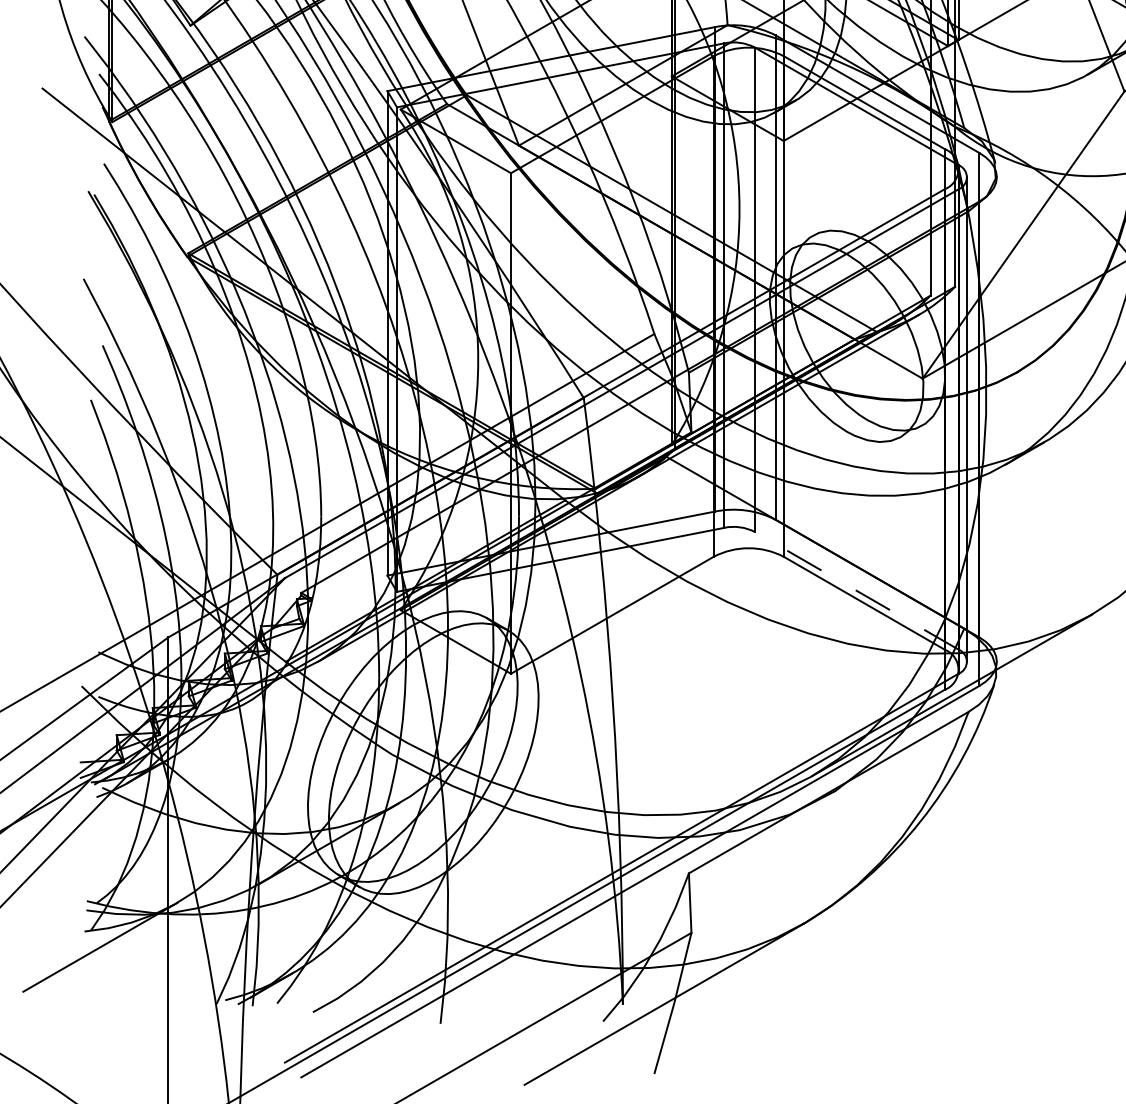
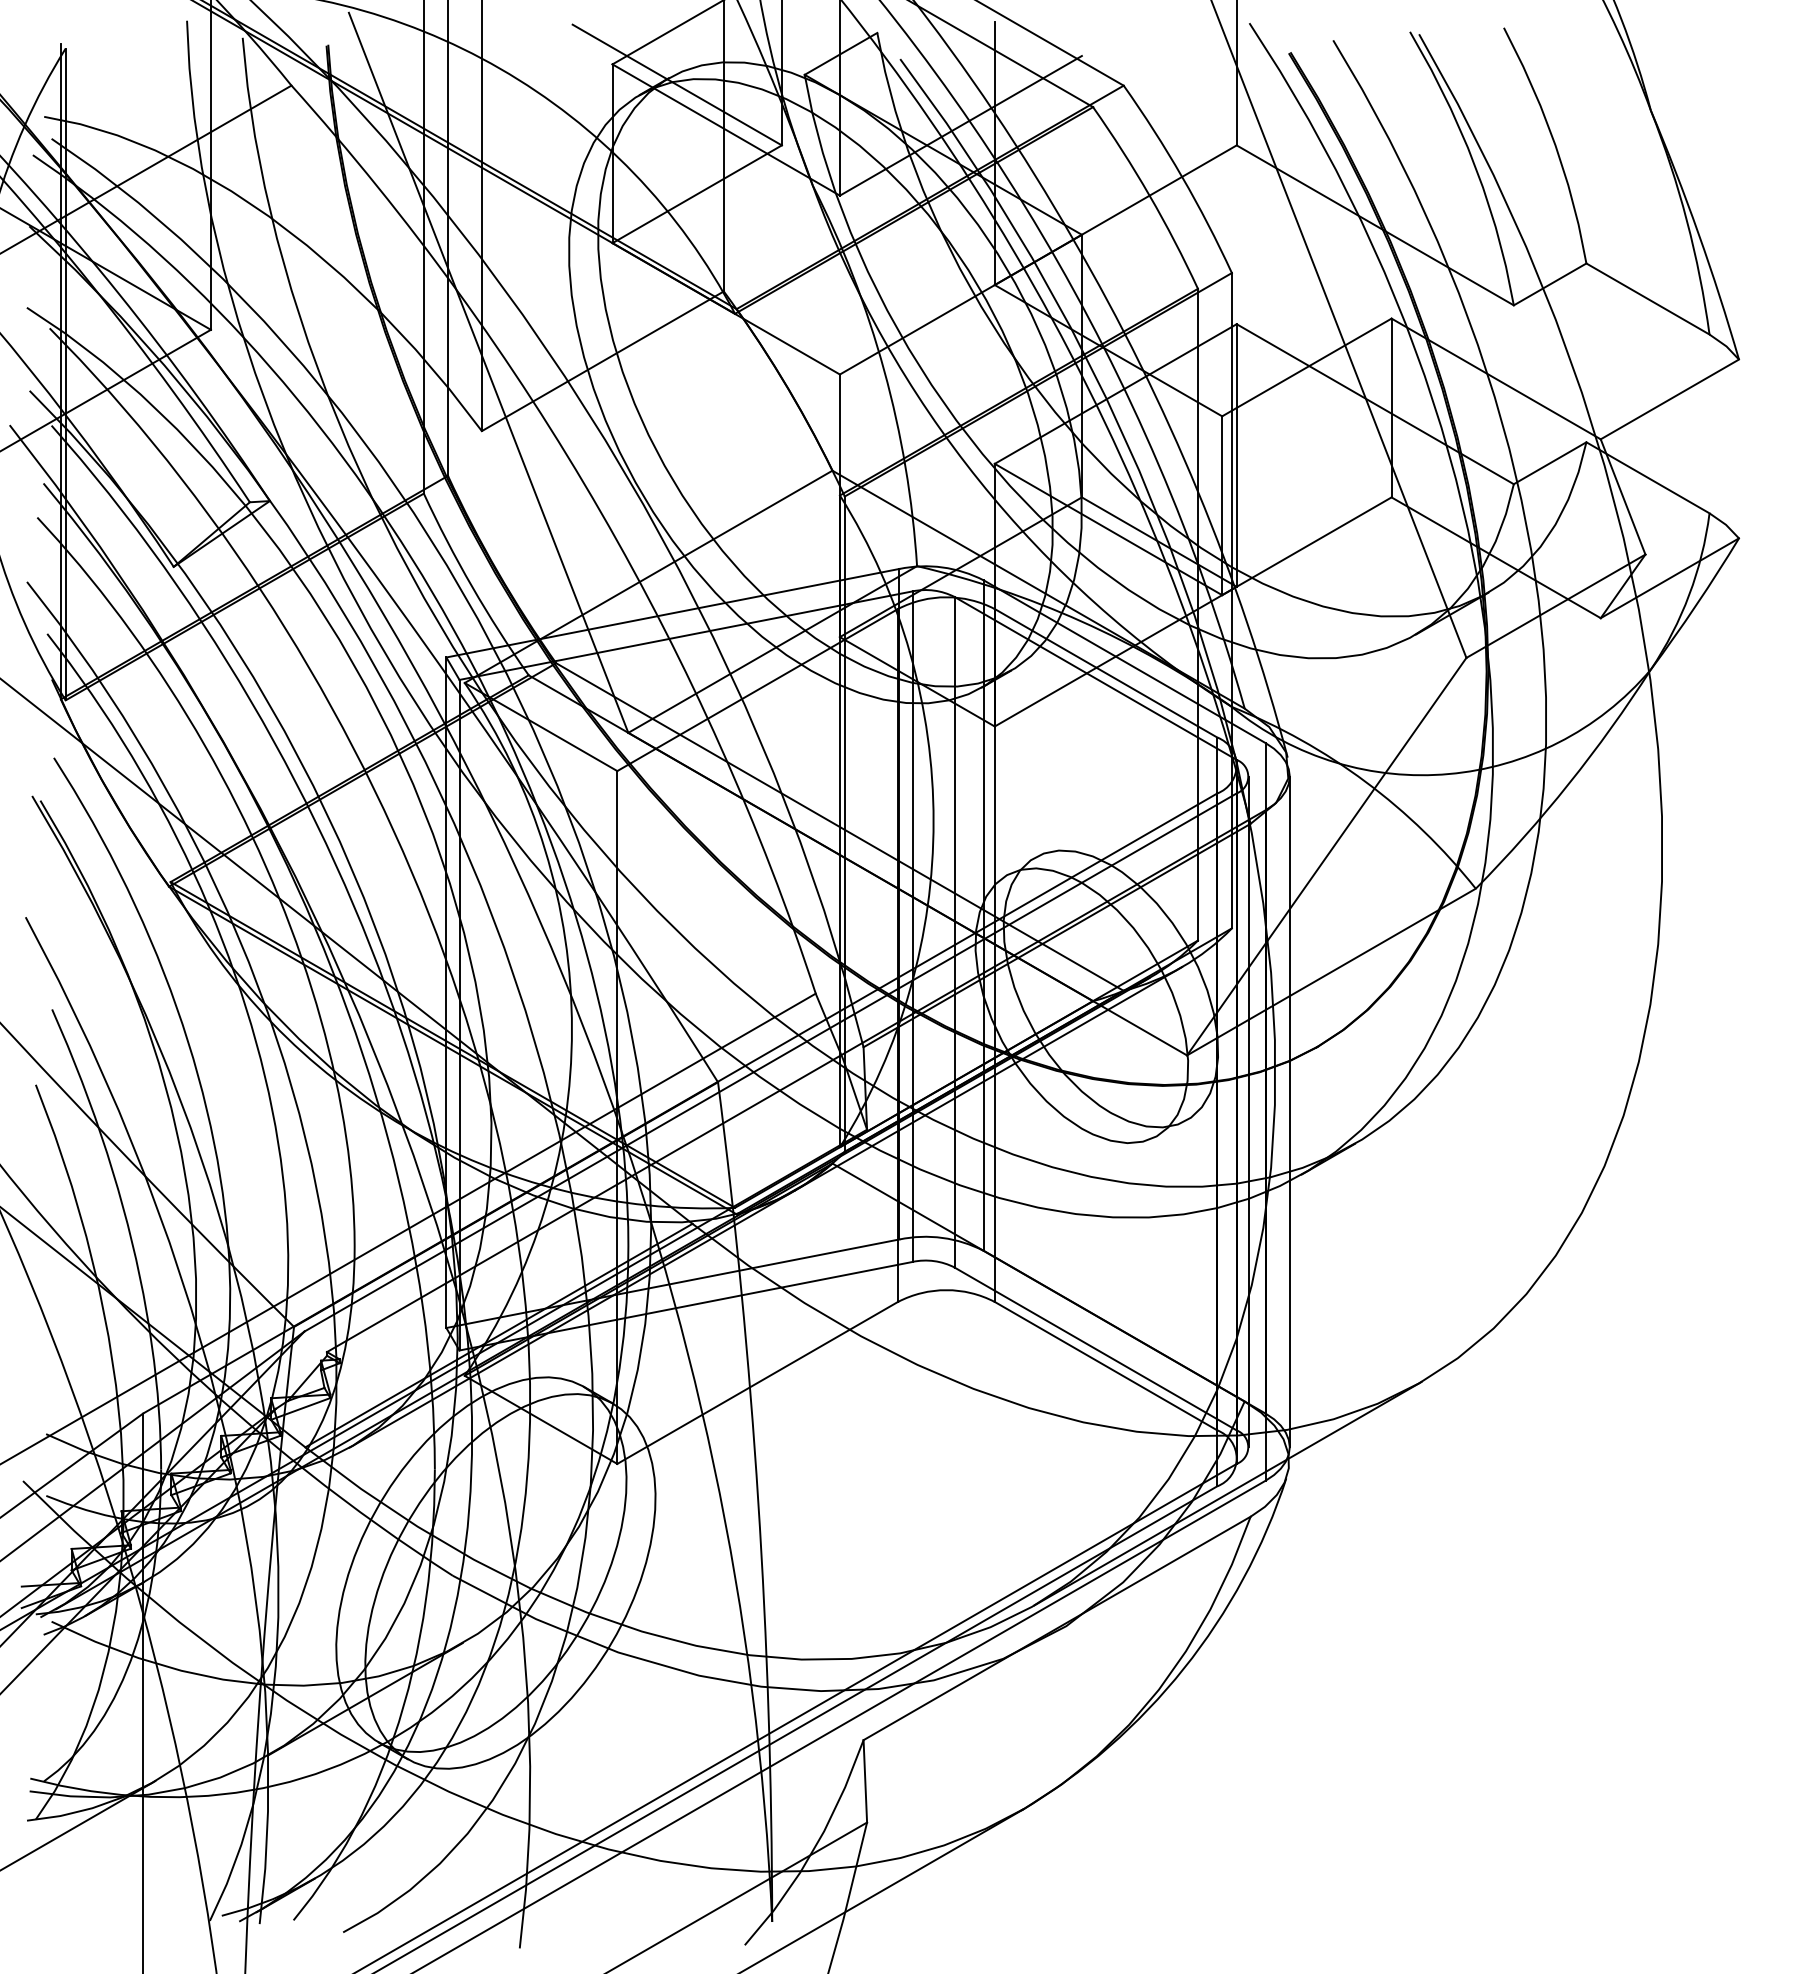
line: (996, 419) -> (1289, 1111), added
line: (856, 591) -> (1095, 1349), dashed -> solid

